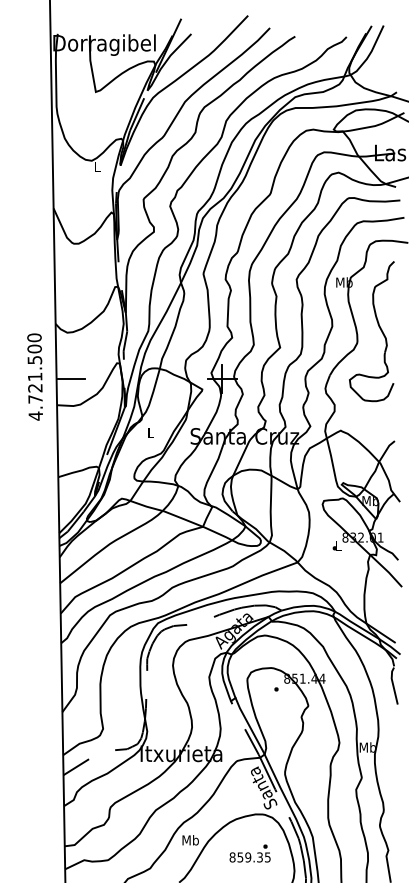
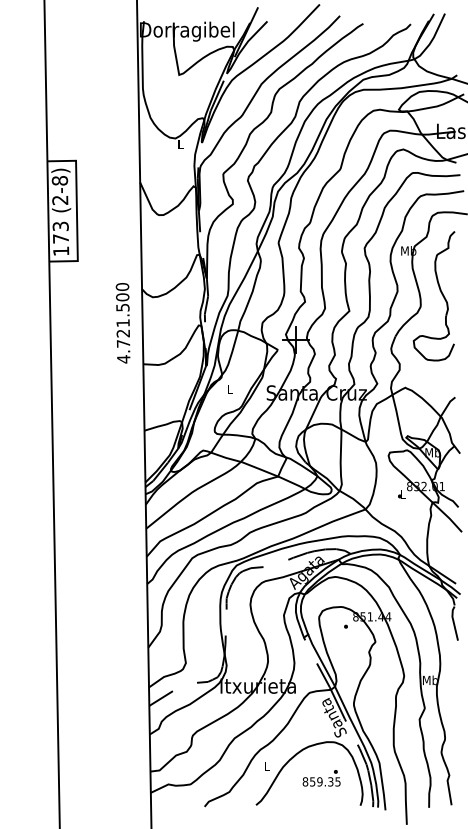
text: (34, 377) -> (122, 323), moved
line: (70, 378) -> (155, 339), removed
text: (190, 839) -> (266, 765), Mb -> L

